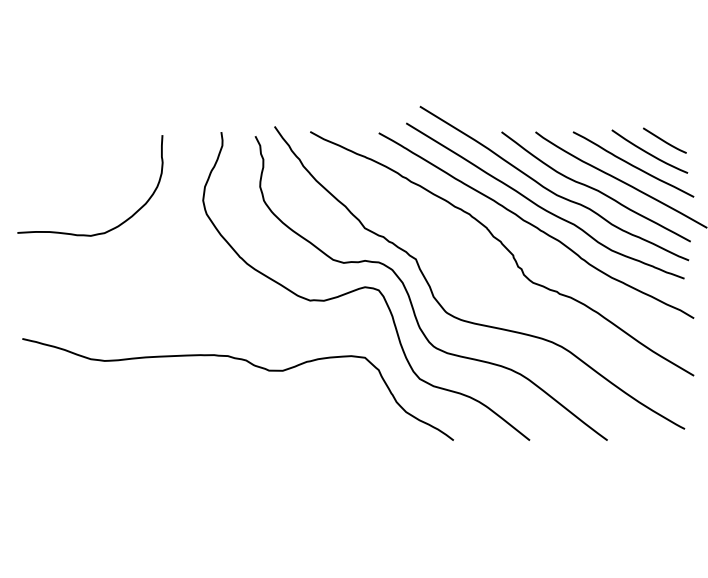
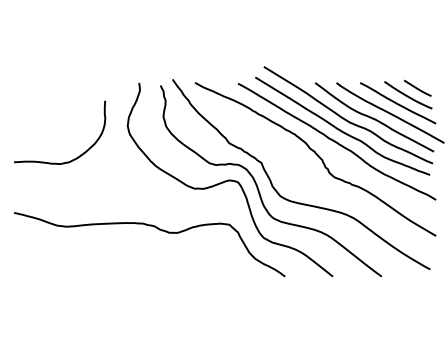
curve: (118, 223) -> (77, 156), moved

